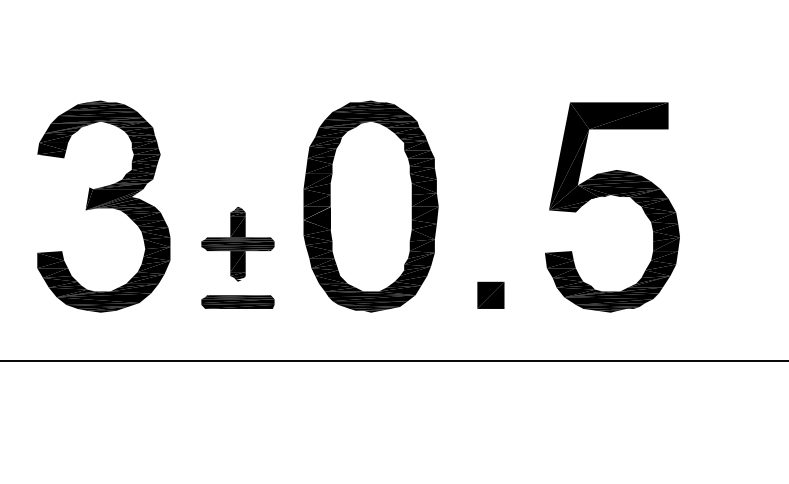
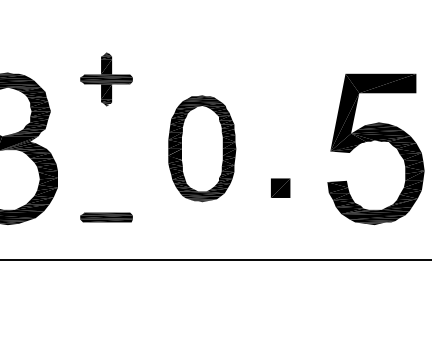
part: (370, 206) -> (201, 148), size x0.7
part: (237, 244) -> (106, 79), moved
part: (490, 294) -> (280, 187), moved

